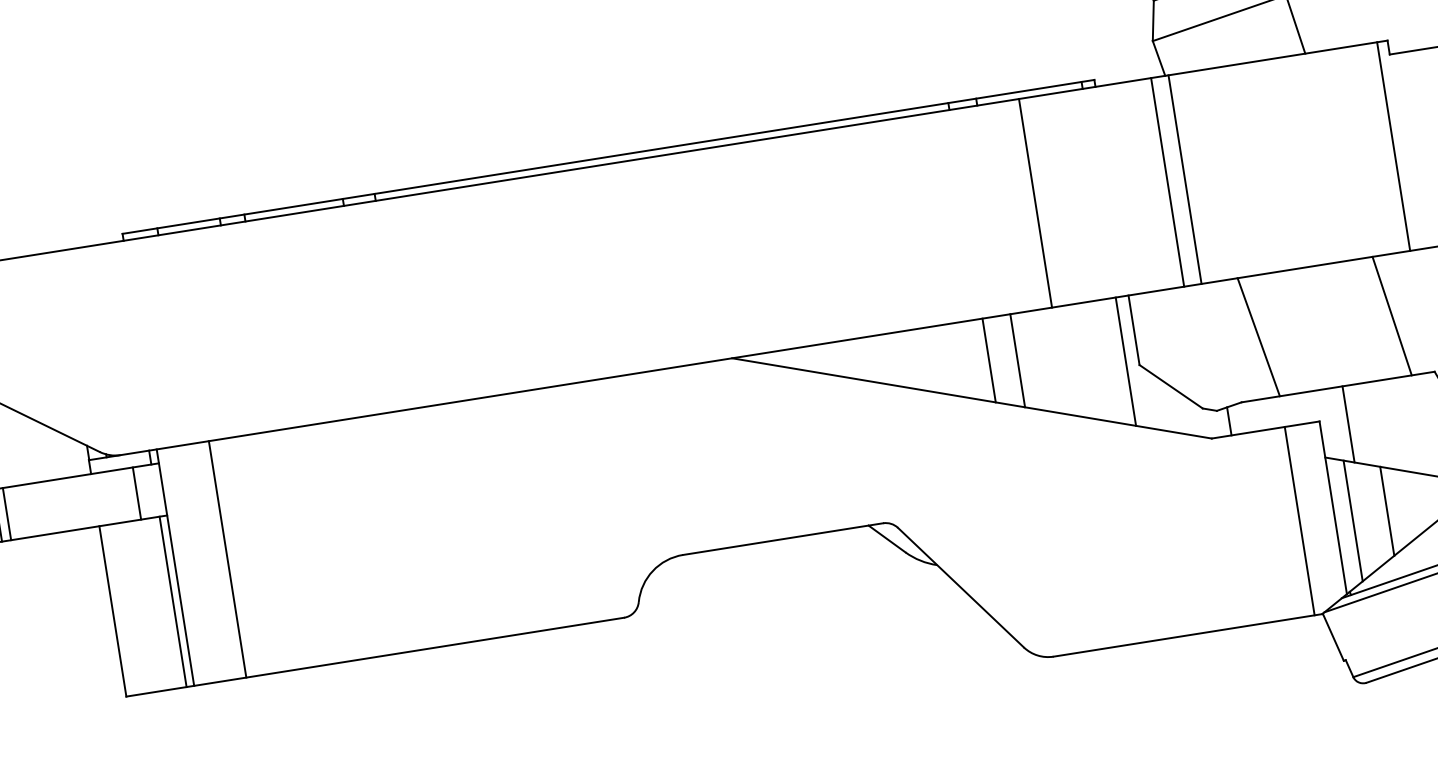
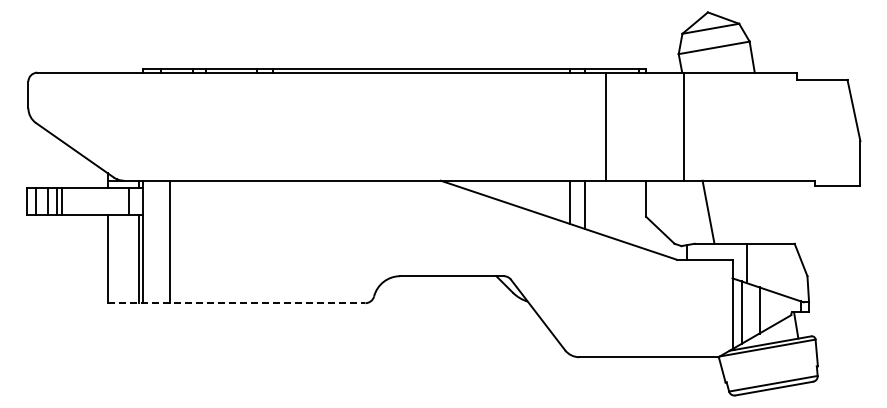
line: (1392, 146) -> (791, 126), removed
line: (1166, 182) -> (674, 126), removed
line: (1391, 314) -> (777, 211), removed
line: (1125, 360) -> (639, 213), removed
line: (1299, 521) -> (714, 308), removed
line: (375, 657) -> (236, 303), solid -> dashed

